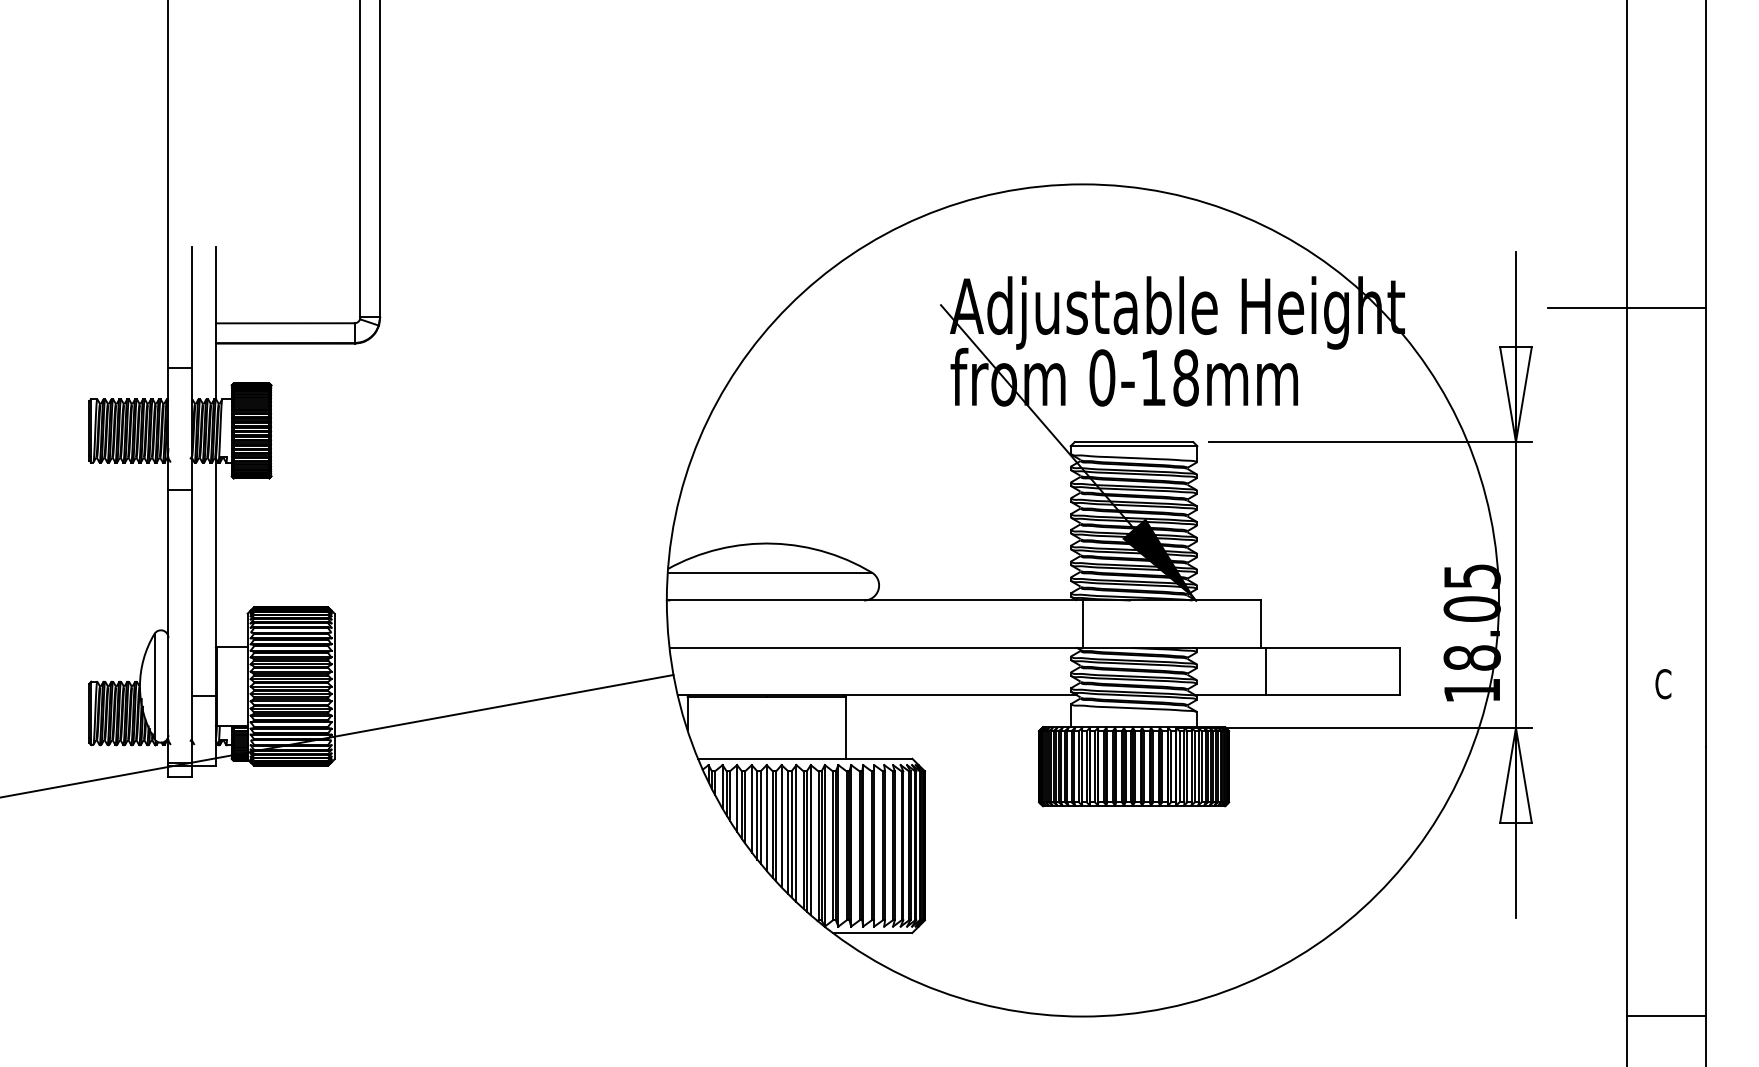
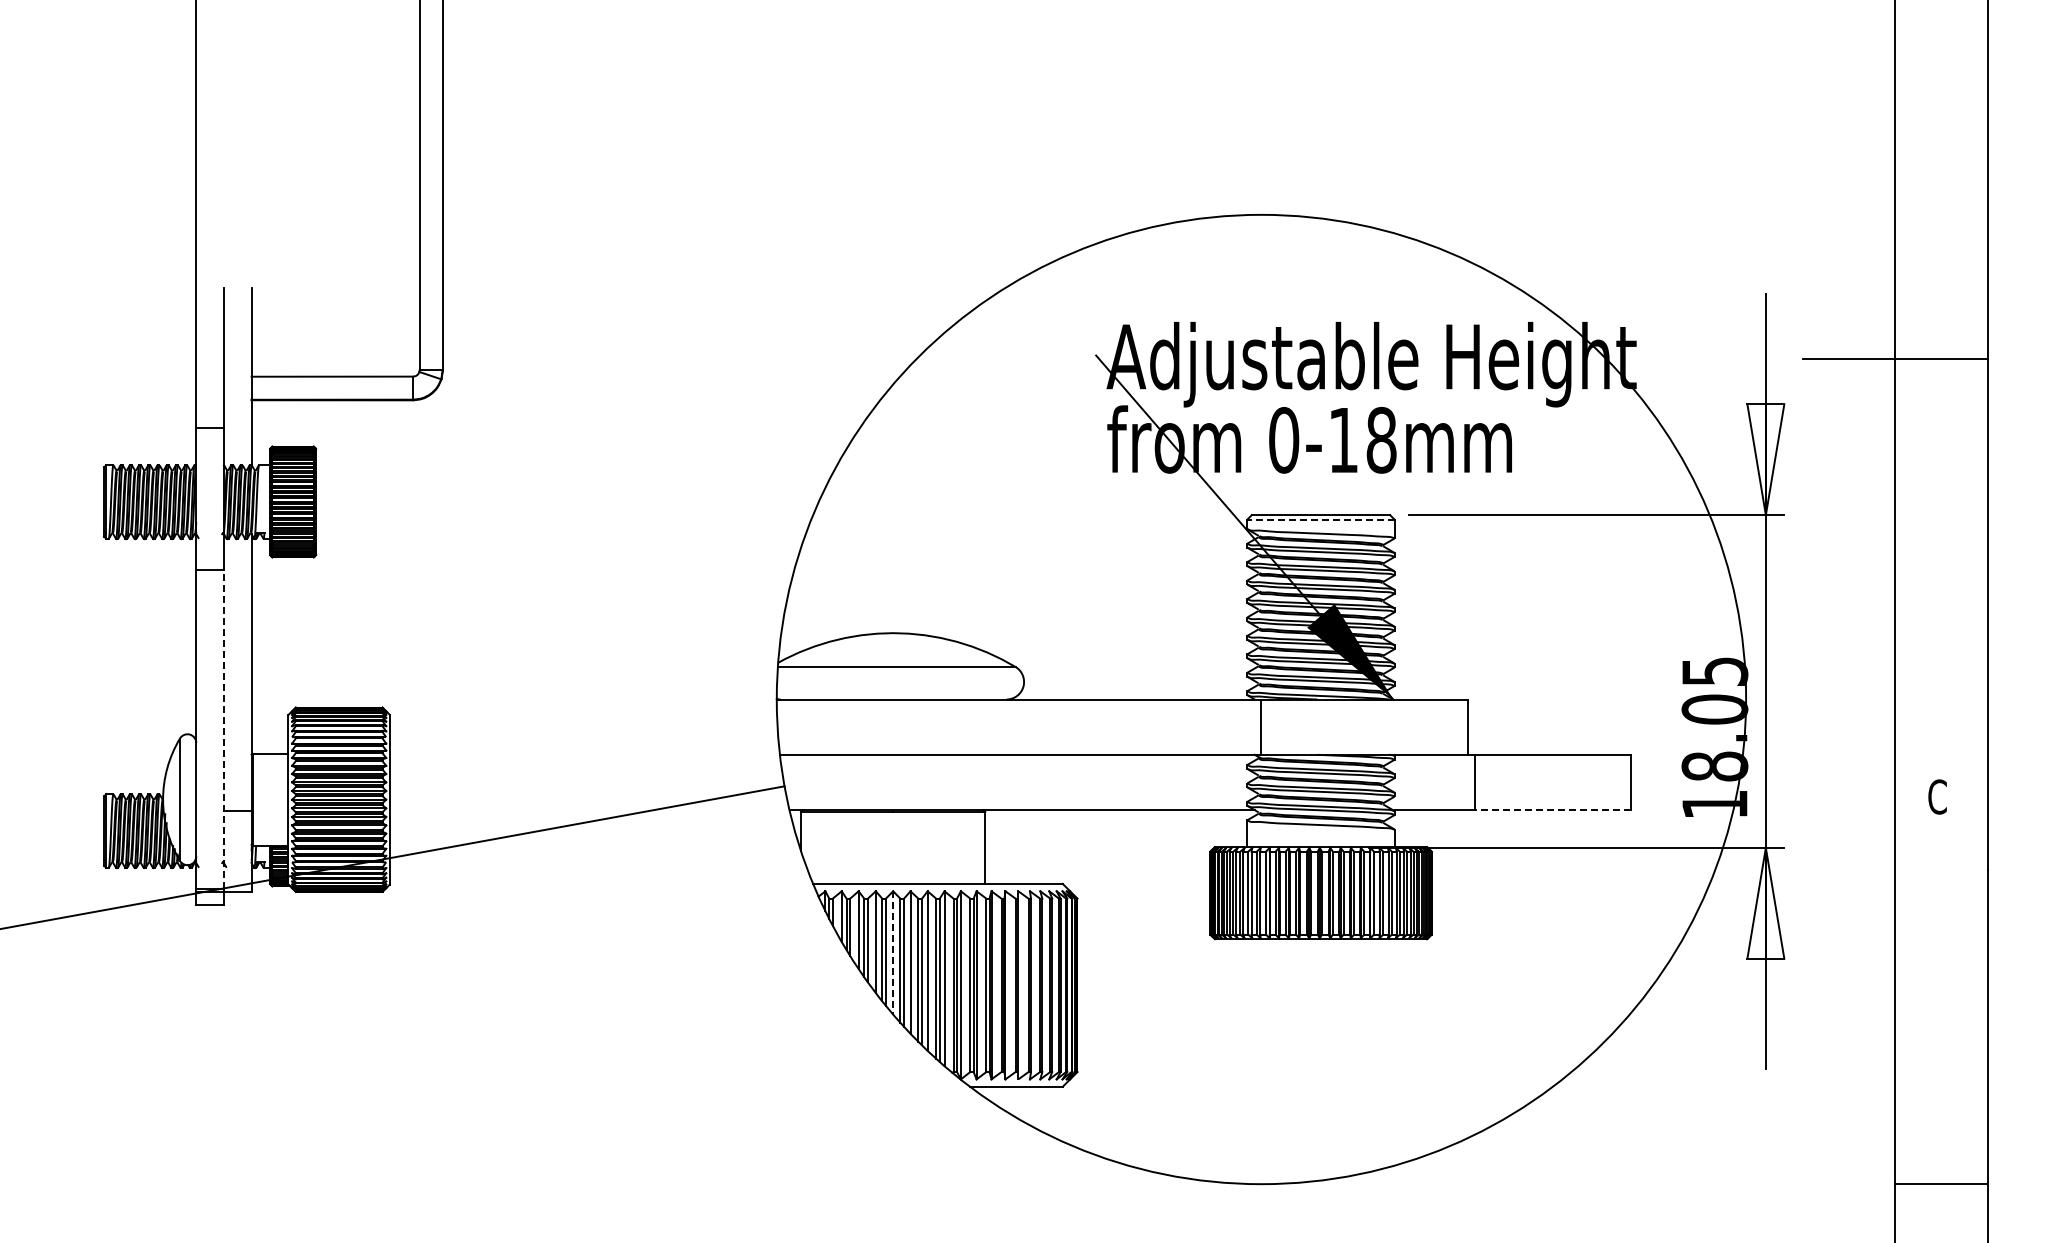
line: (1133, 445) -> (1320, 519), solid -> dashed
line: (191, 626) -> (223, 729), solid -> dashed
line: (1332, 695) -> (1552, 810), solid -> dashed
line: (767, 817) -> (893, 952), solid -> dashed

